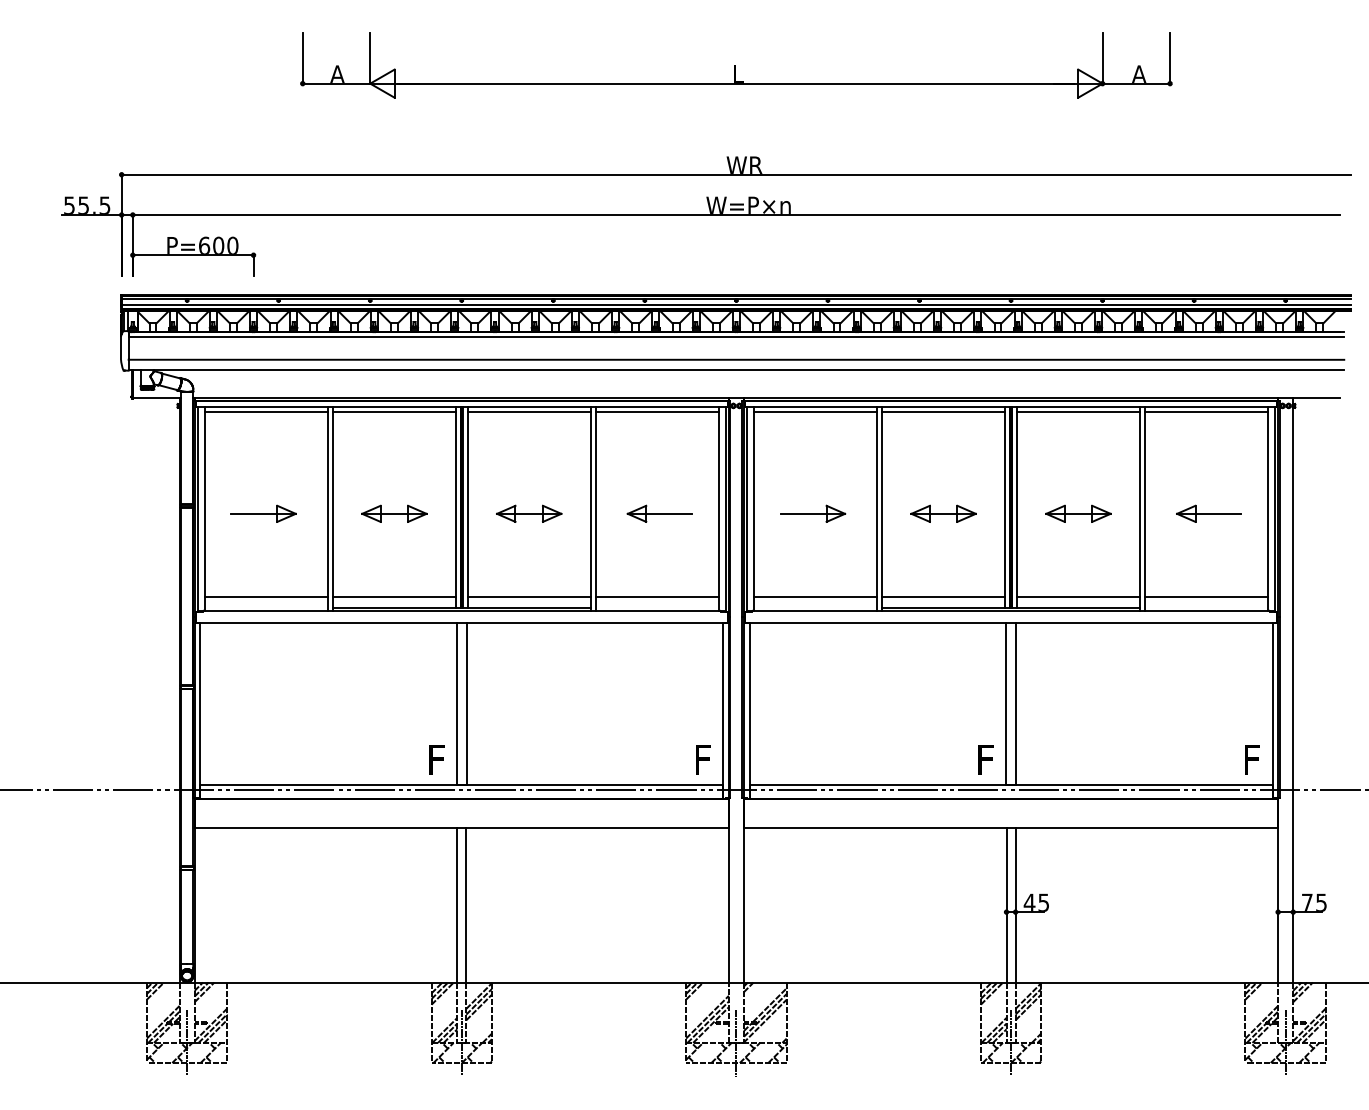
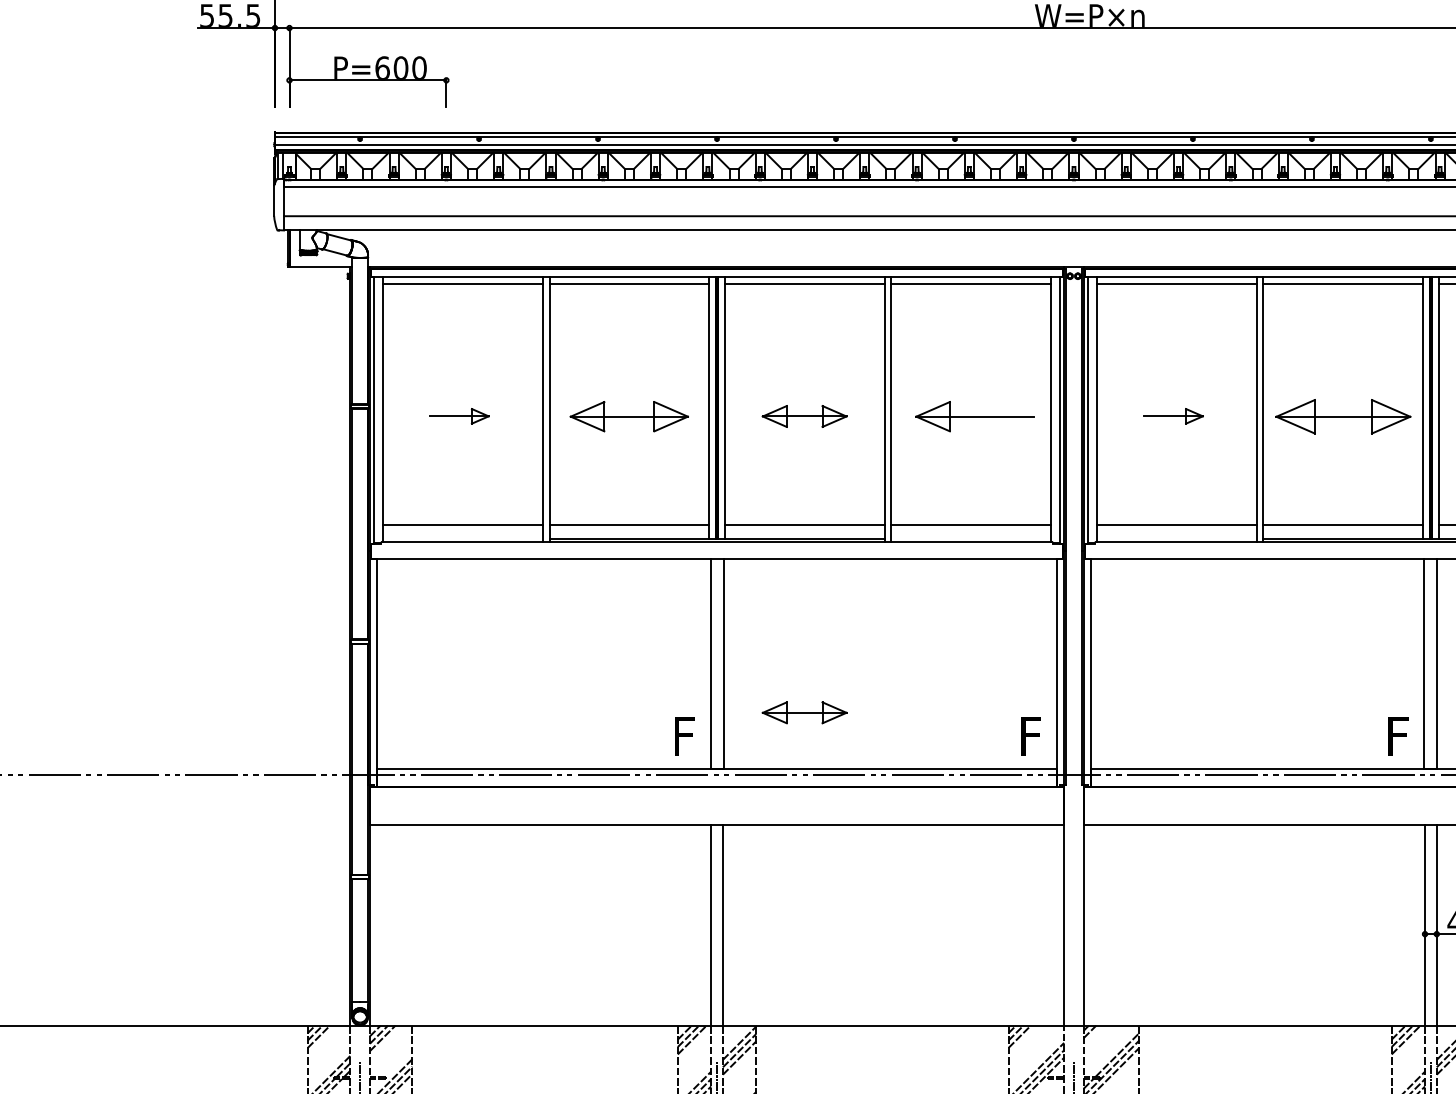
part: (263, 513) -> (459, 416), size x0.7
part: (394, 513) -> (629, 416), size x1.4
part: (659, 513) -> (973, 416), size x1.4
part: (813, 513) -> (1174, 416), size x0.7
part: (943, 513) -> (1343, 416), size x1.6
part: (529, 741) -> (805, 712), added

